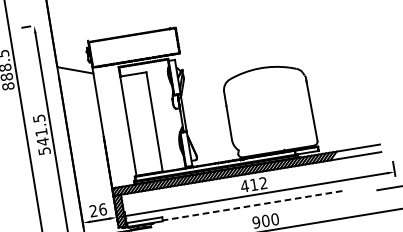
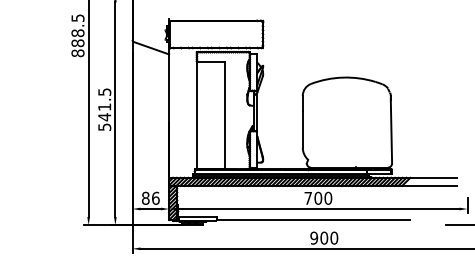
text: (254, 183) -> (318, 197), 412 -> 700
line: (252, 206) -> (312, 220), dashed -> solid
text: (93, 210) -> (145, 197), 26 -> 86

